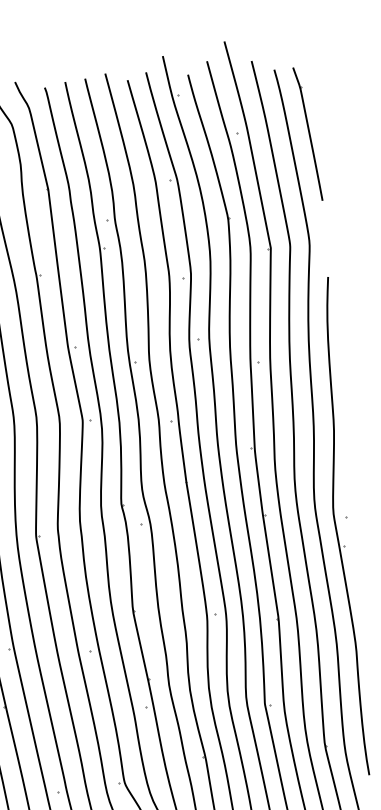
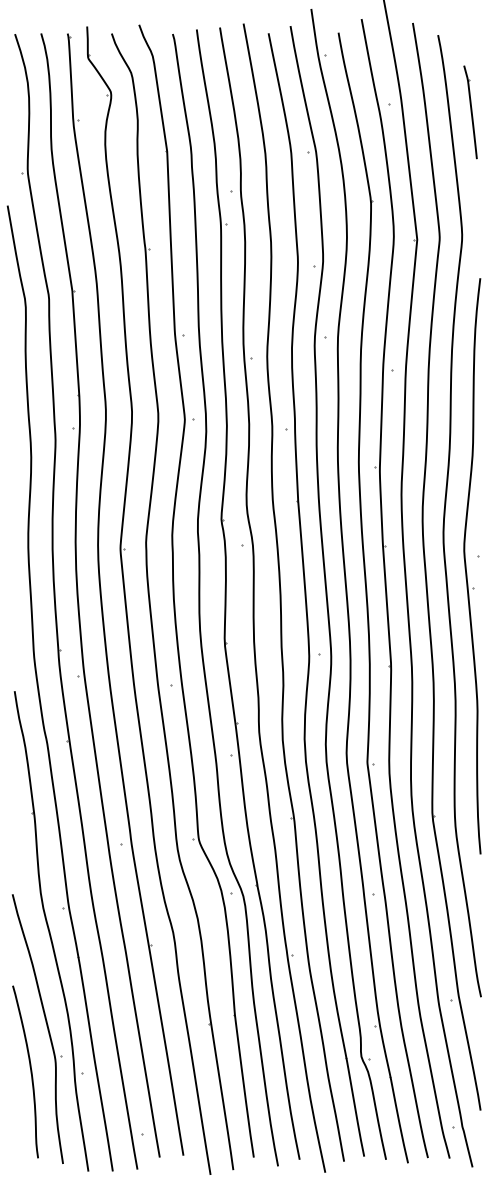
part: (307, 134) -> (470, 112), size x0.6

